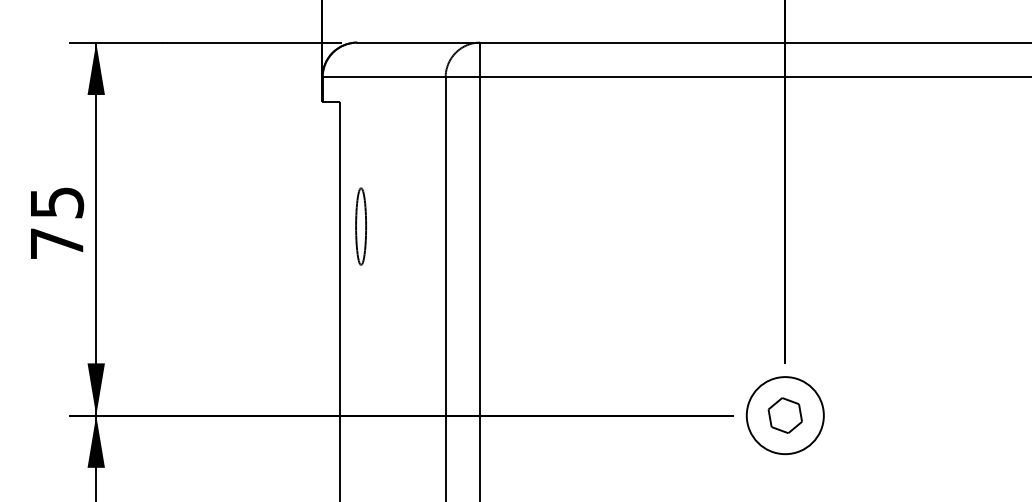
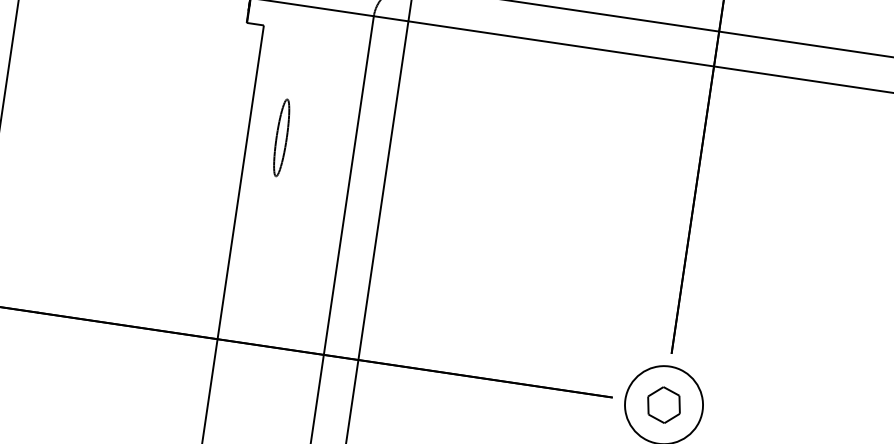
part: (360, 226) -> (281, 137), moved

